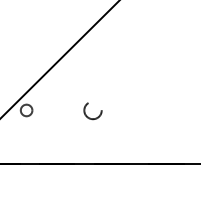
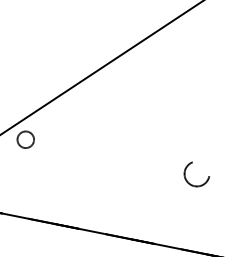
circle: (92, 111) -> (195, 175), moved

